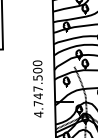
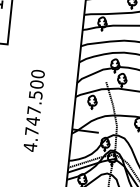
text: (37, 88) -> (33, 109), moved

